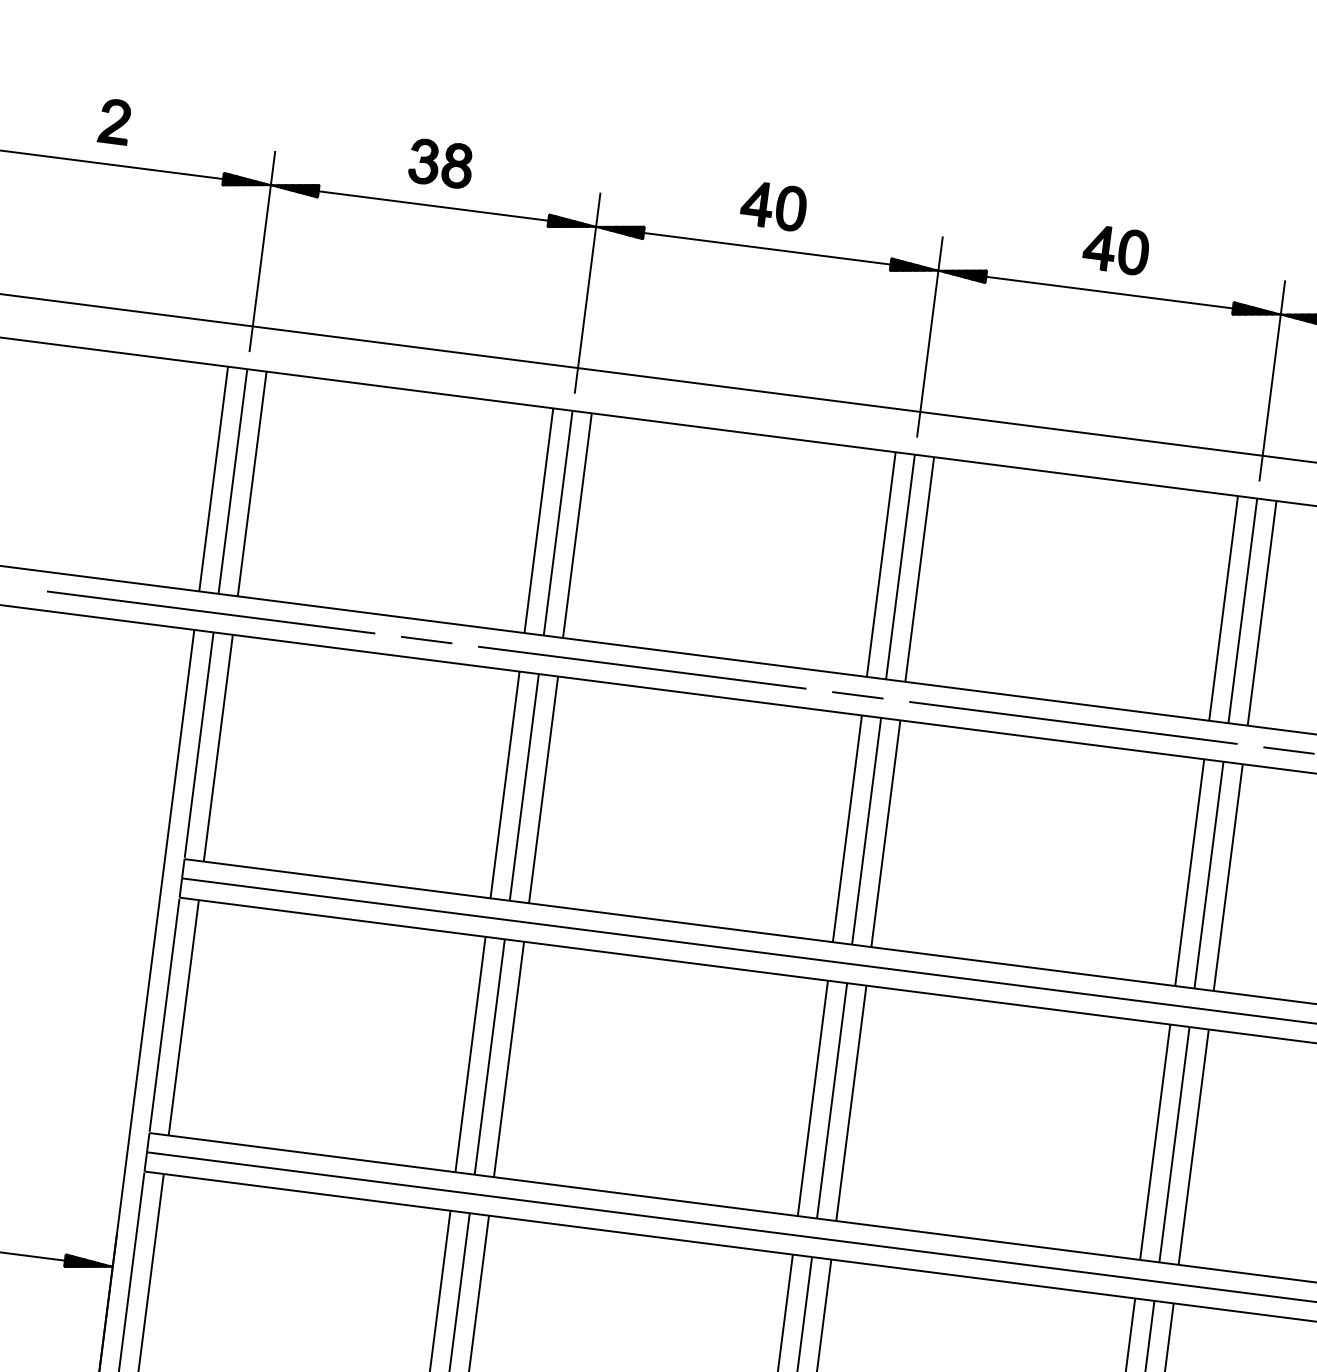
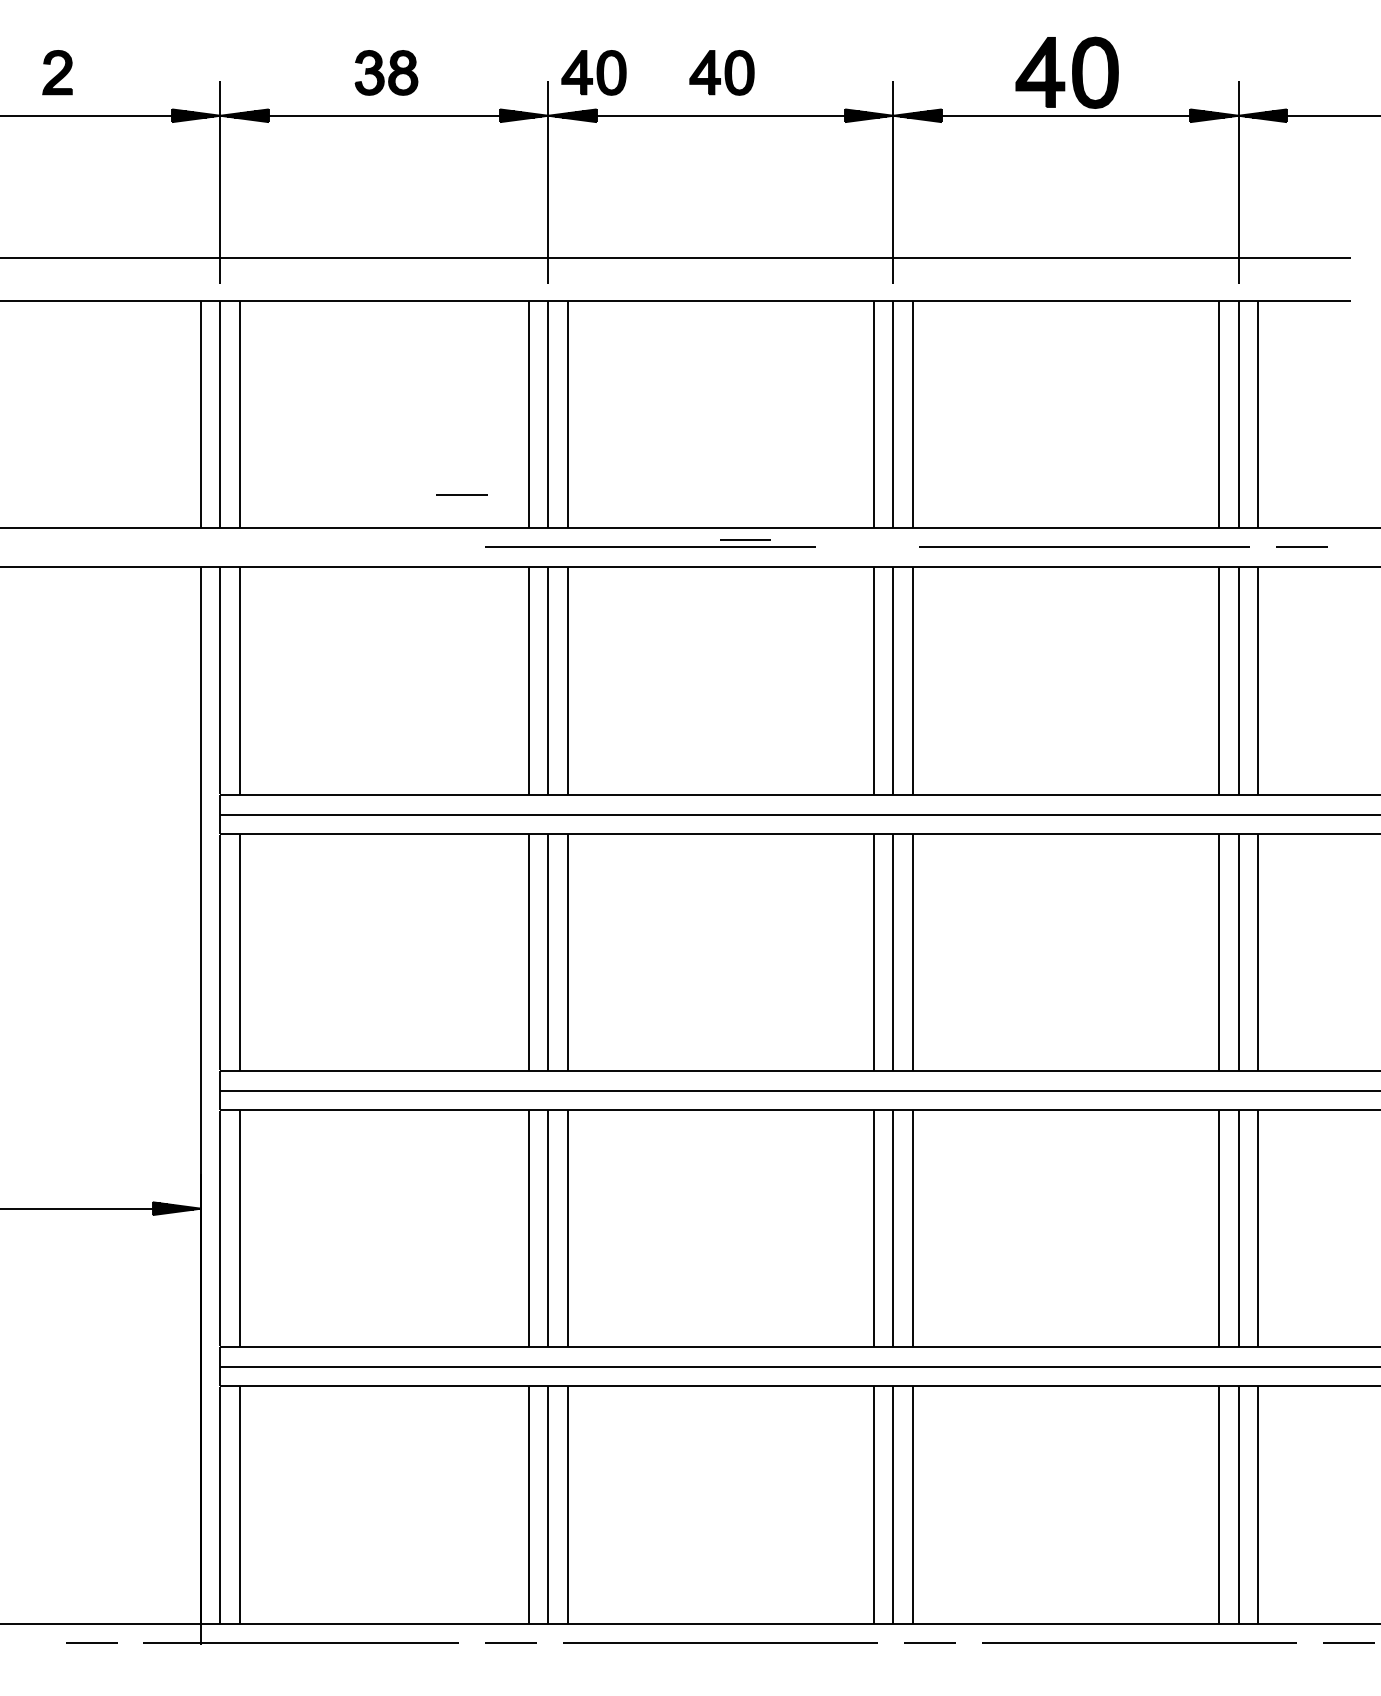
part: (646, 189) -> (593, 72), added
part: (1115, 249) -> (1066, 72), size x1.6
line: (211, 611) -> (215, 546), removed
line: (426, 639) -> (461, 494), moved
line: (857, 694) -> (745, 539), moved

